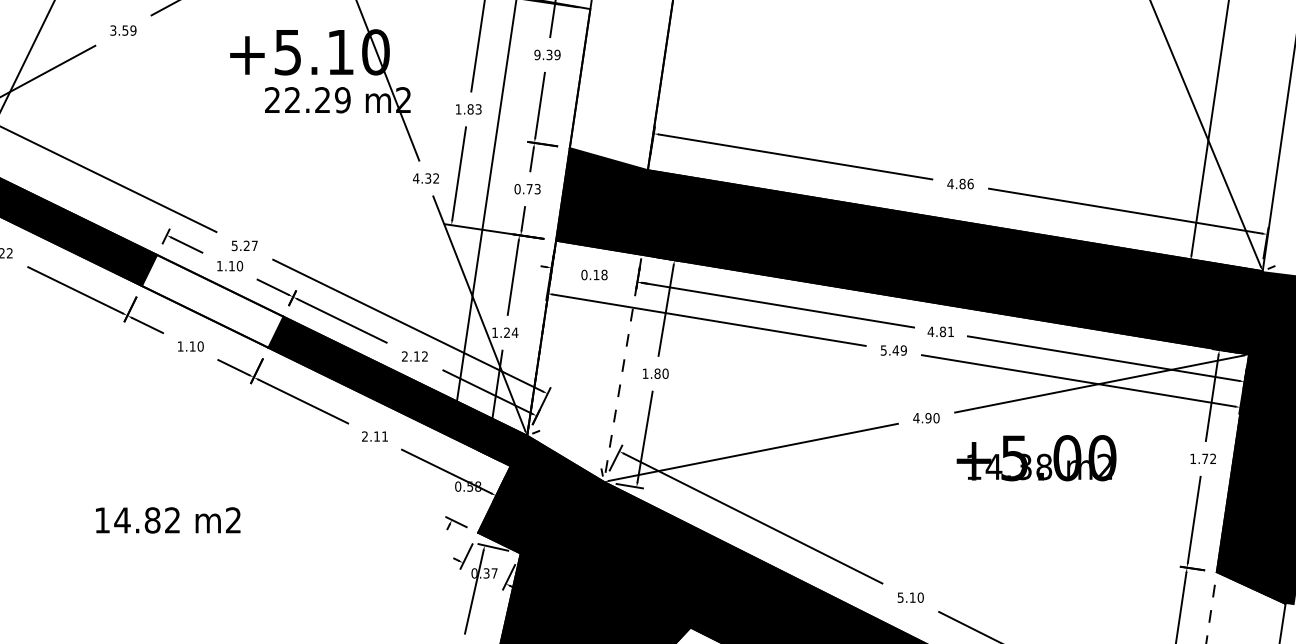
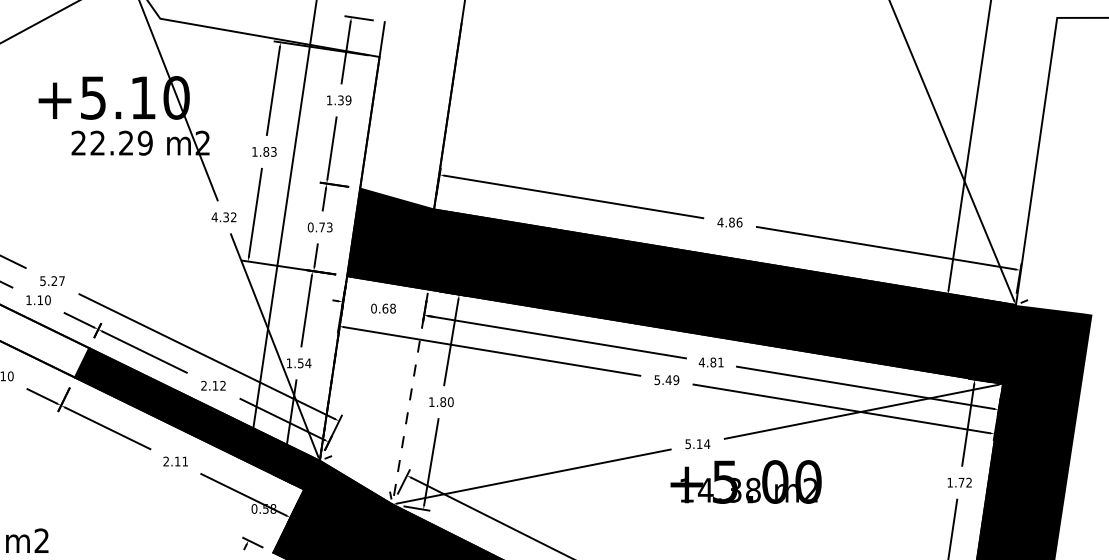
text: (537, 54) -> (329, 99), 9.39 -> 1.39
text: (596, 274) -> (385, 308), 0.18 -> 0.68
text: (506, 332) -> (300, 363), 1.24 -> 1.54
text: (926, 418) -> (697, 444), 4.90 -> 5.14
text: (1036, 458) -> (746, 482), moved

